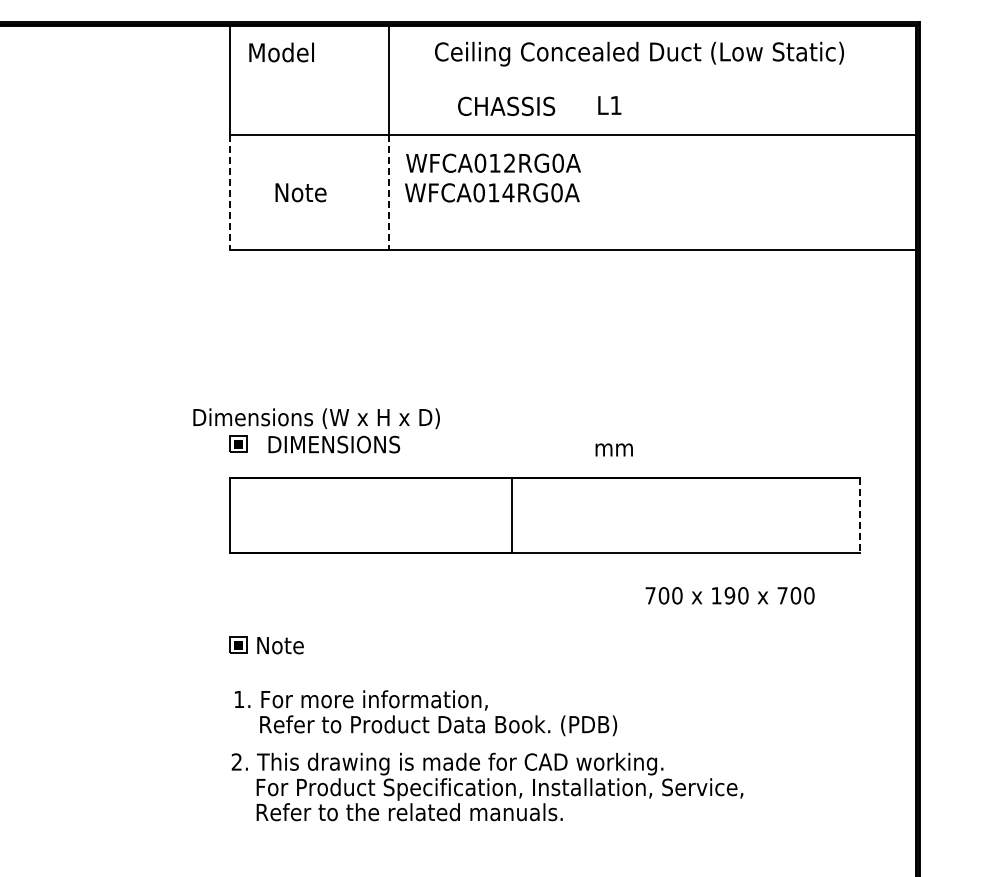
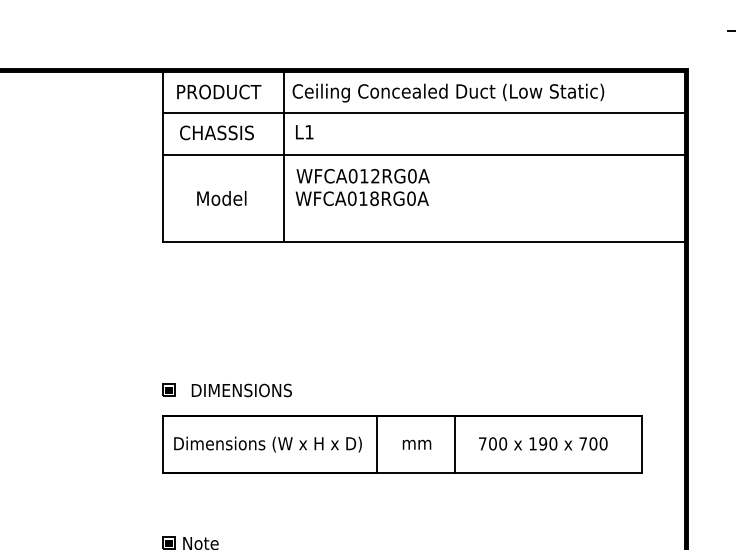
text: (305, 52) -> (219, 91), Model -> PRODUCT
text: (639, 53) -> (448, 92), moved
line: (572, 80) -> (423, 113), added
text: (506, 105) -> (216, 132), moved
text: (609, 105) -> (304, 132), moved
line: (230, 192) -> (162, 198), dashed -> solid
text: (308, 192) -> (222, 198), Note -> Model
line: (389, 192) -> (283, 198), dashed -> solid
text: (508, 192) -> (374, 198), WFCA014RG0A -> WFCA018RG0A
text: (316, 418) -> (267, 444), moved
text: (613, 449) -> (416, 444), moved
line: (613, 515) -> (454, 444), added
line: (859, 515) -> (641, 444), dashed -> solid
text: (729, 595) -> (542, 443), moved

